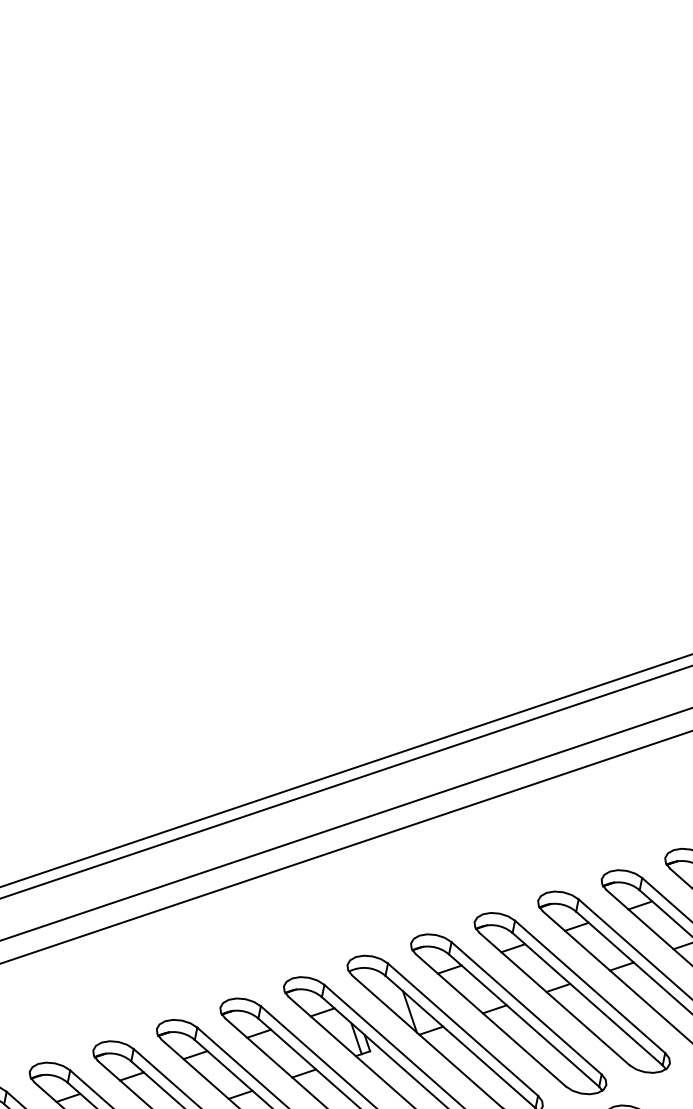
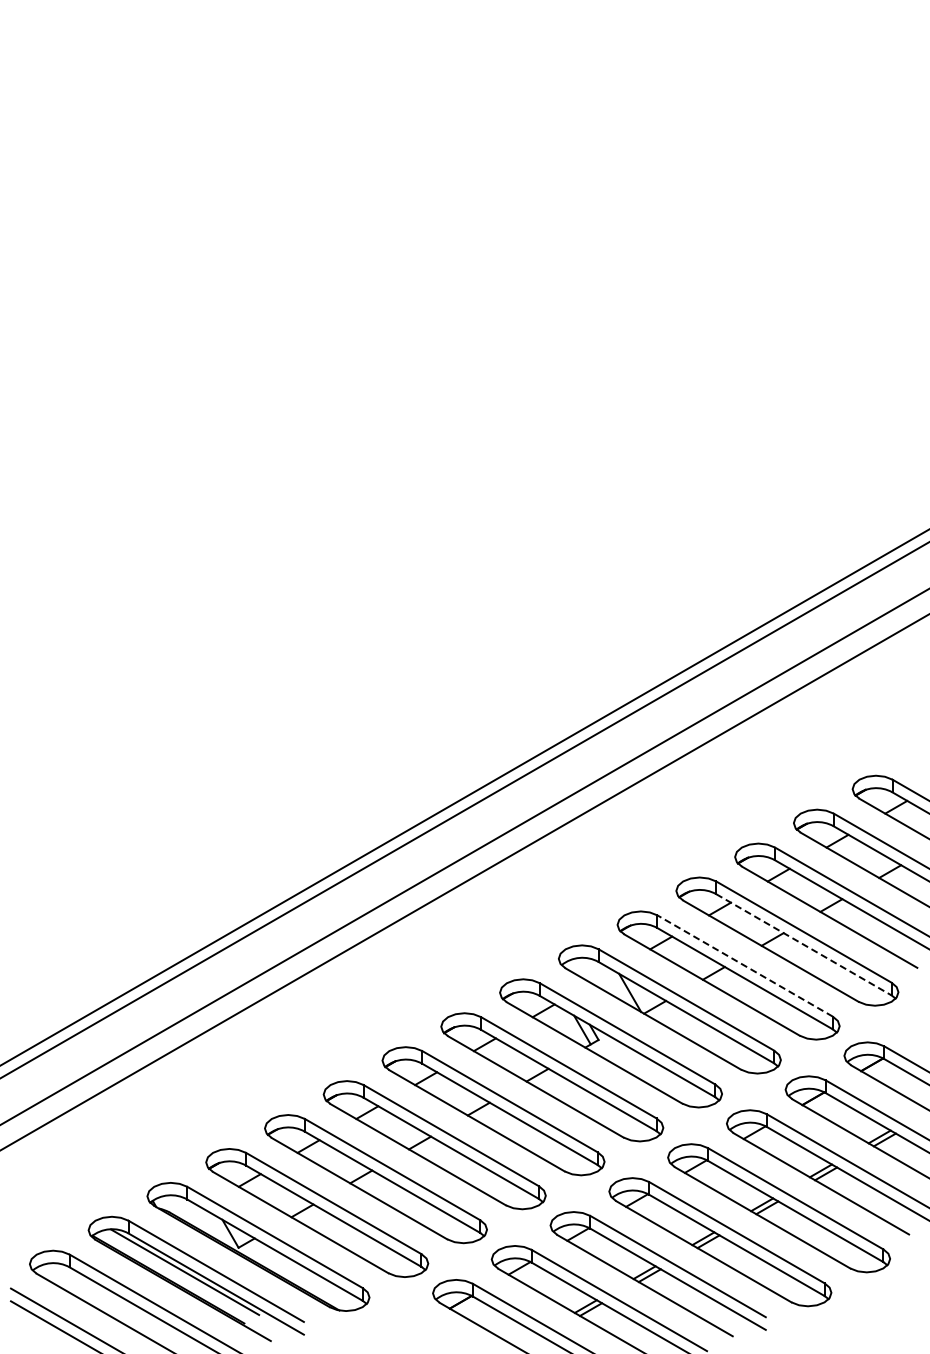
line: (588, 1000) -> (804, 945), solid -> dashed
line: (526, 1007) -> (744, 965), solid -> dashed

